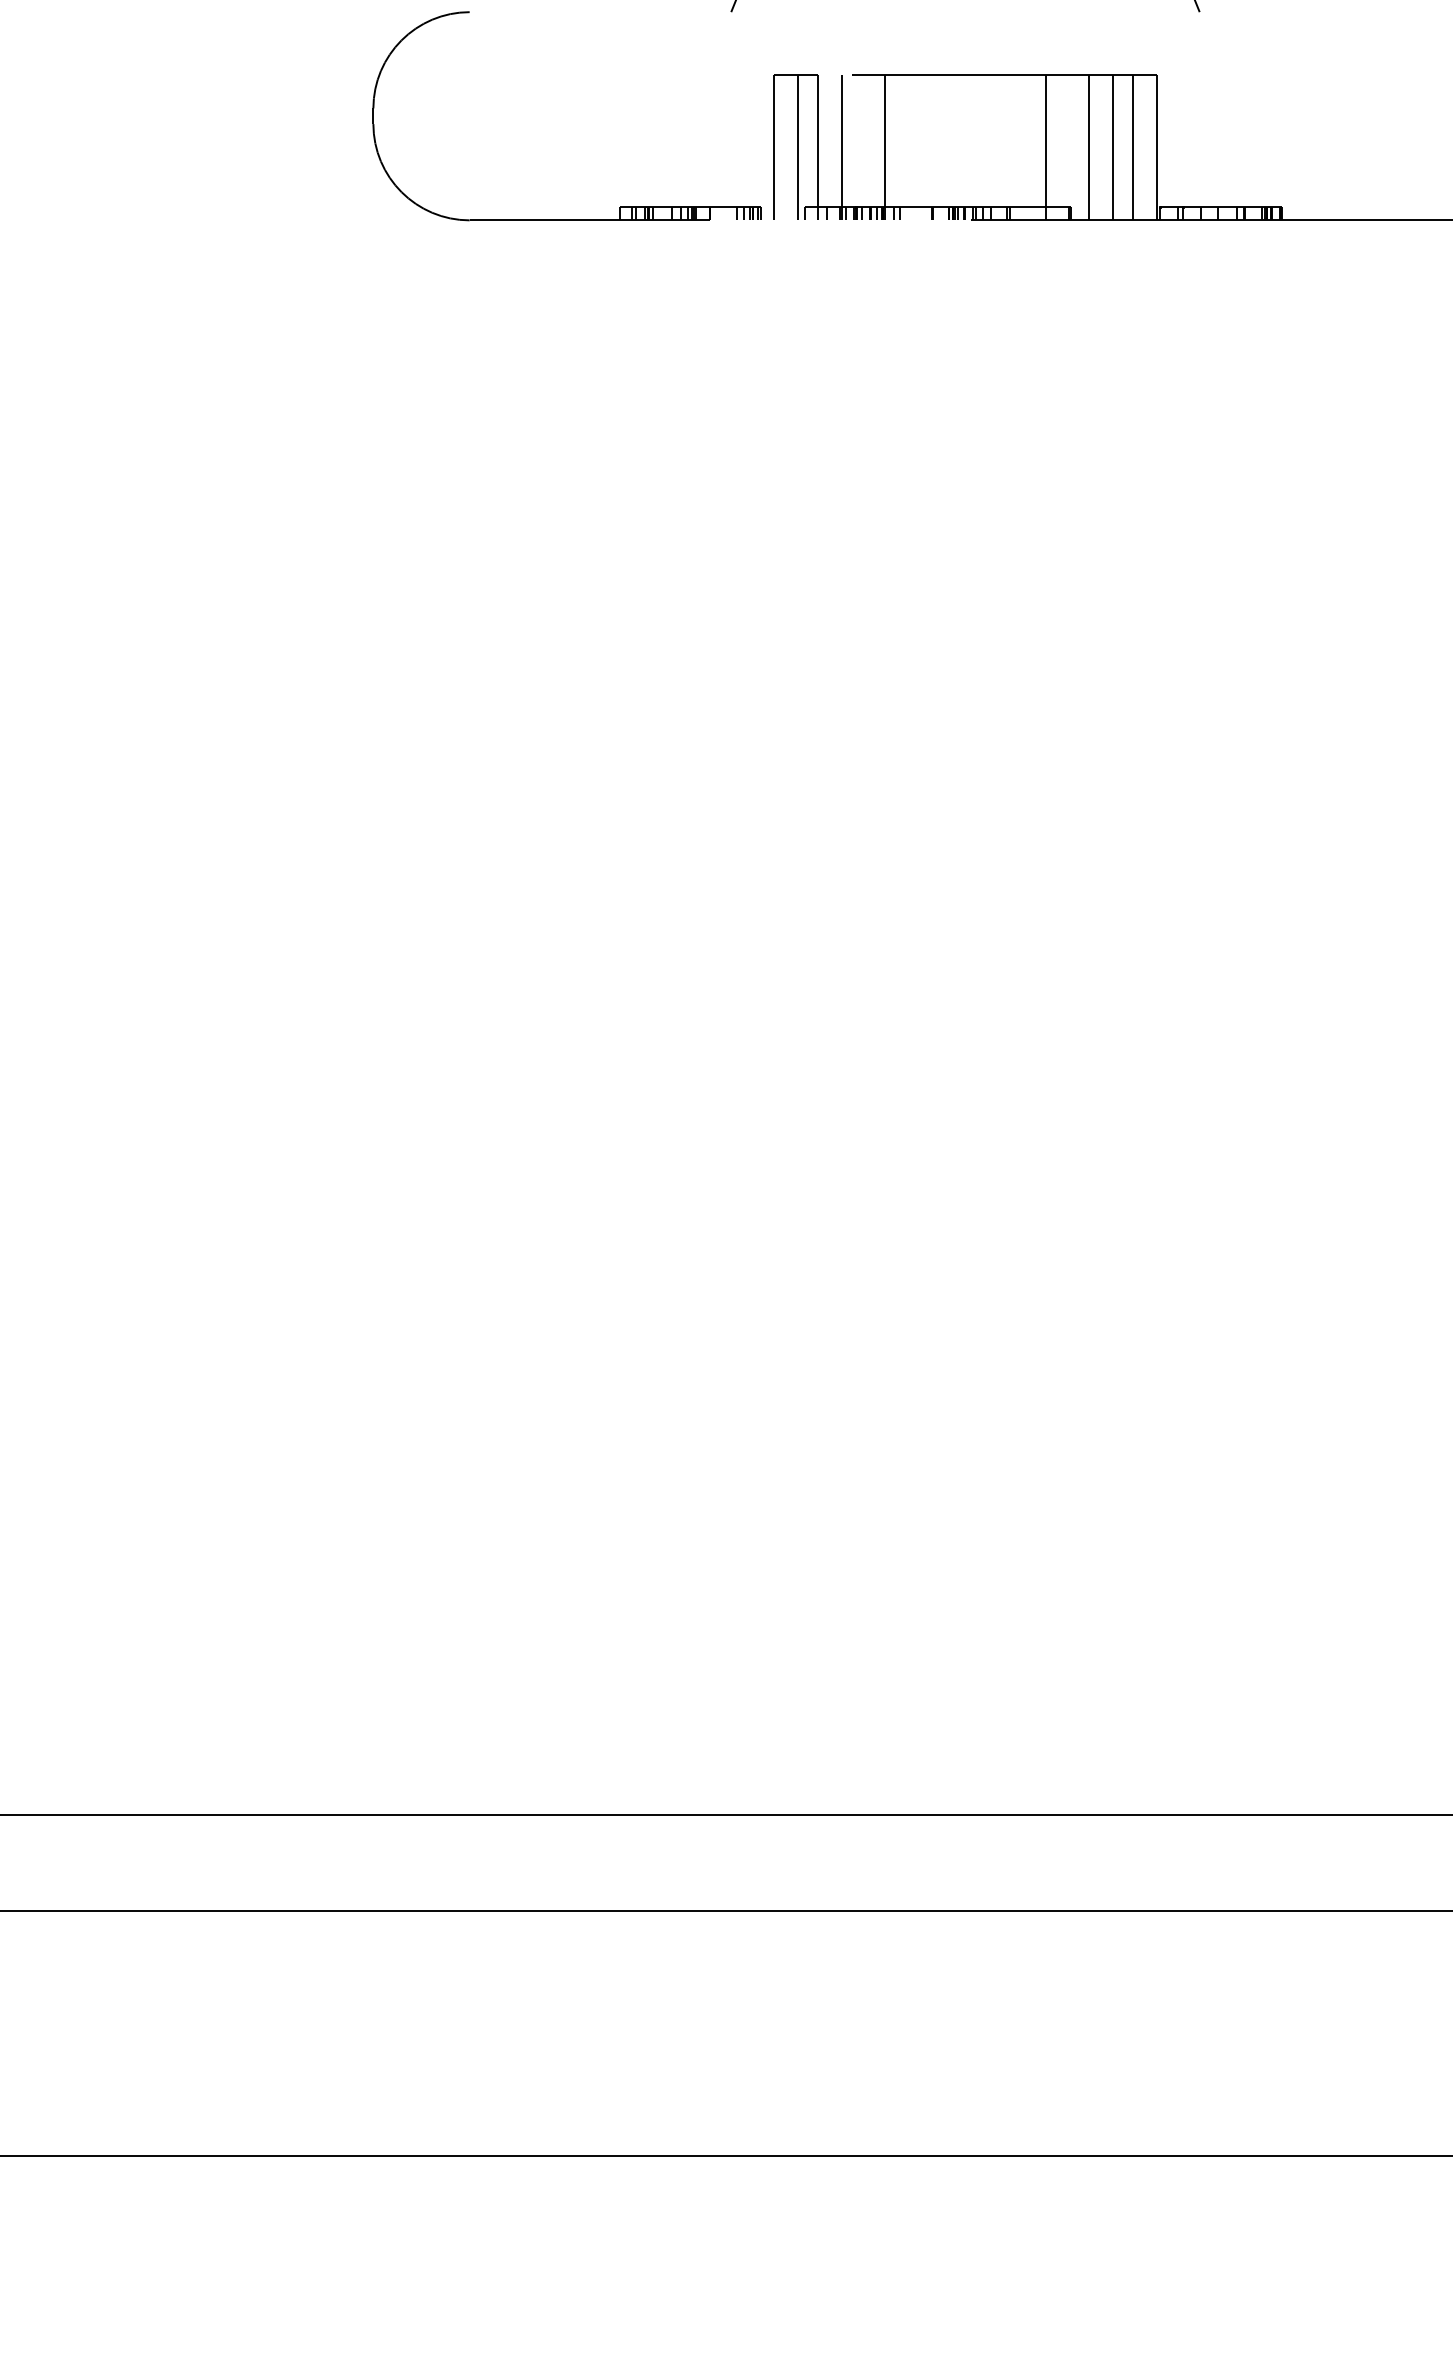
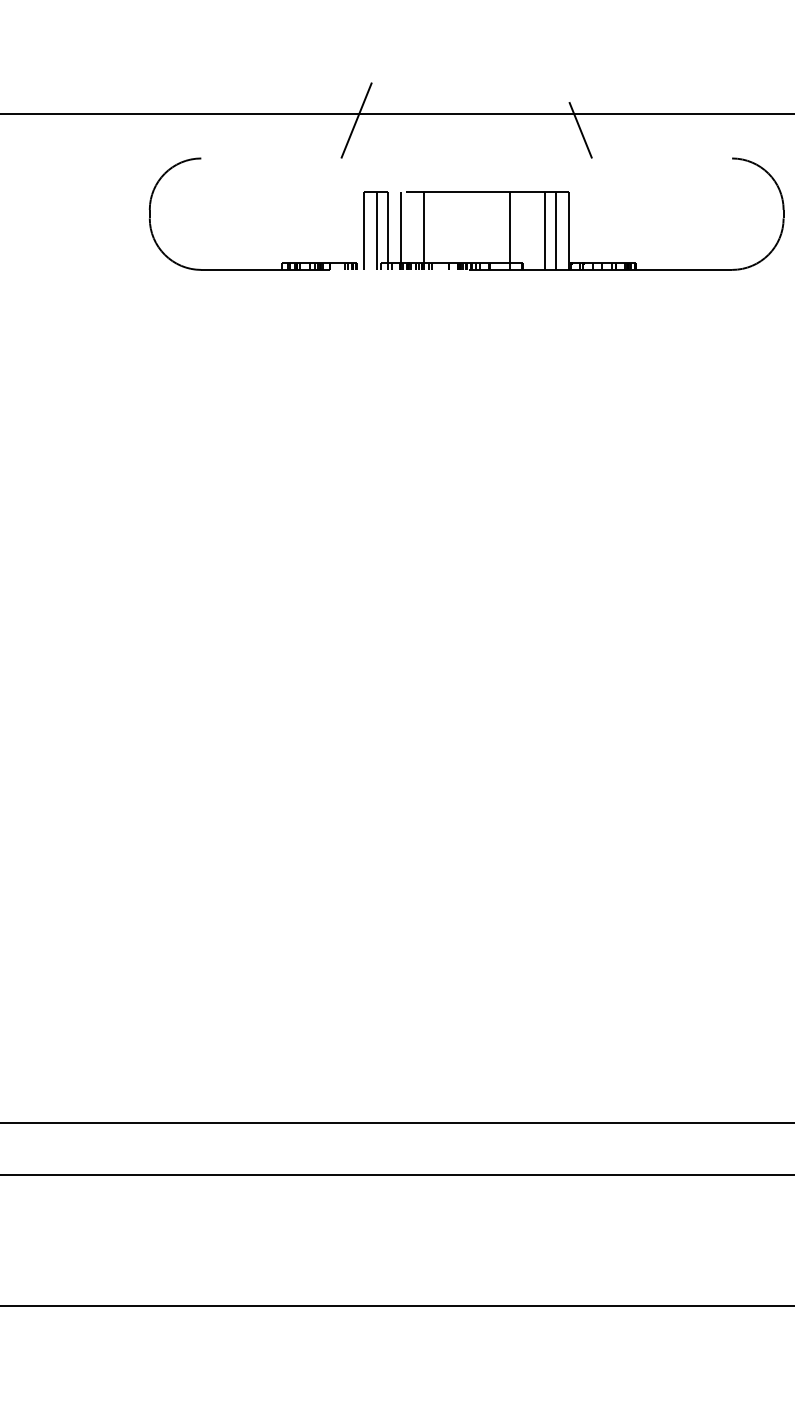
line: (1088, 146) -> (532, 230), removed

